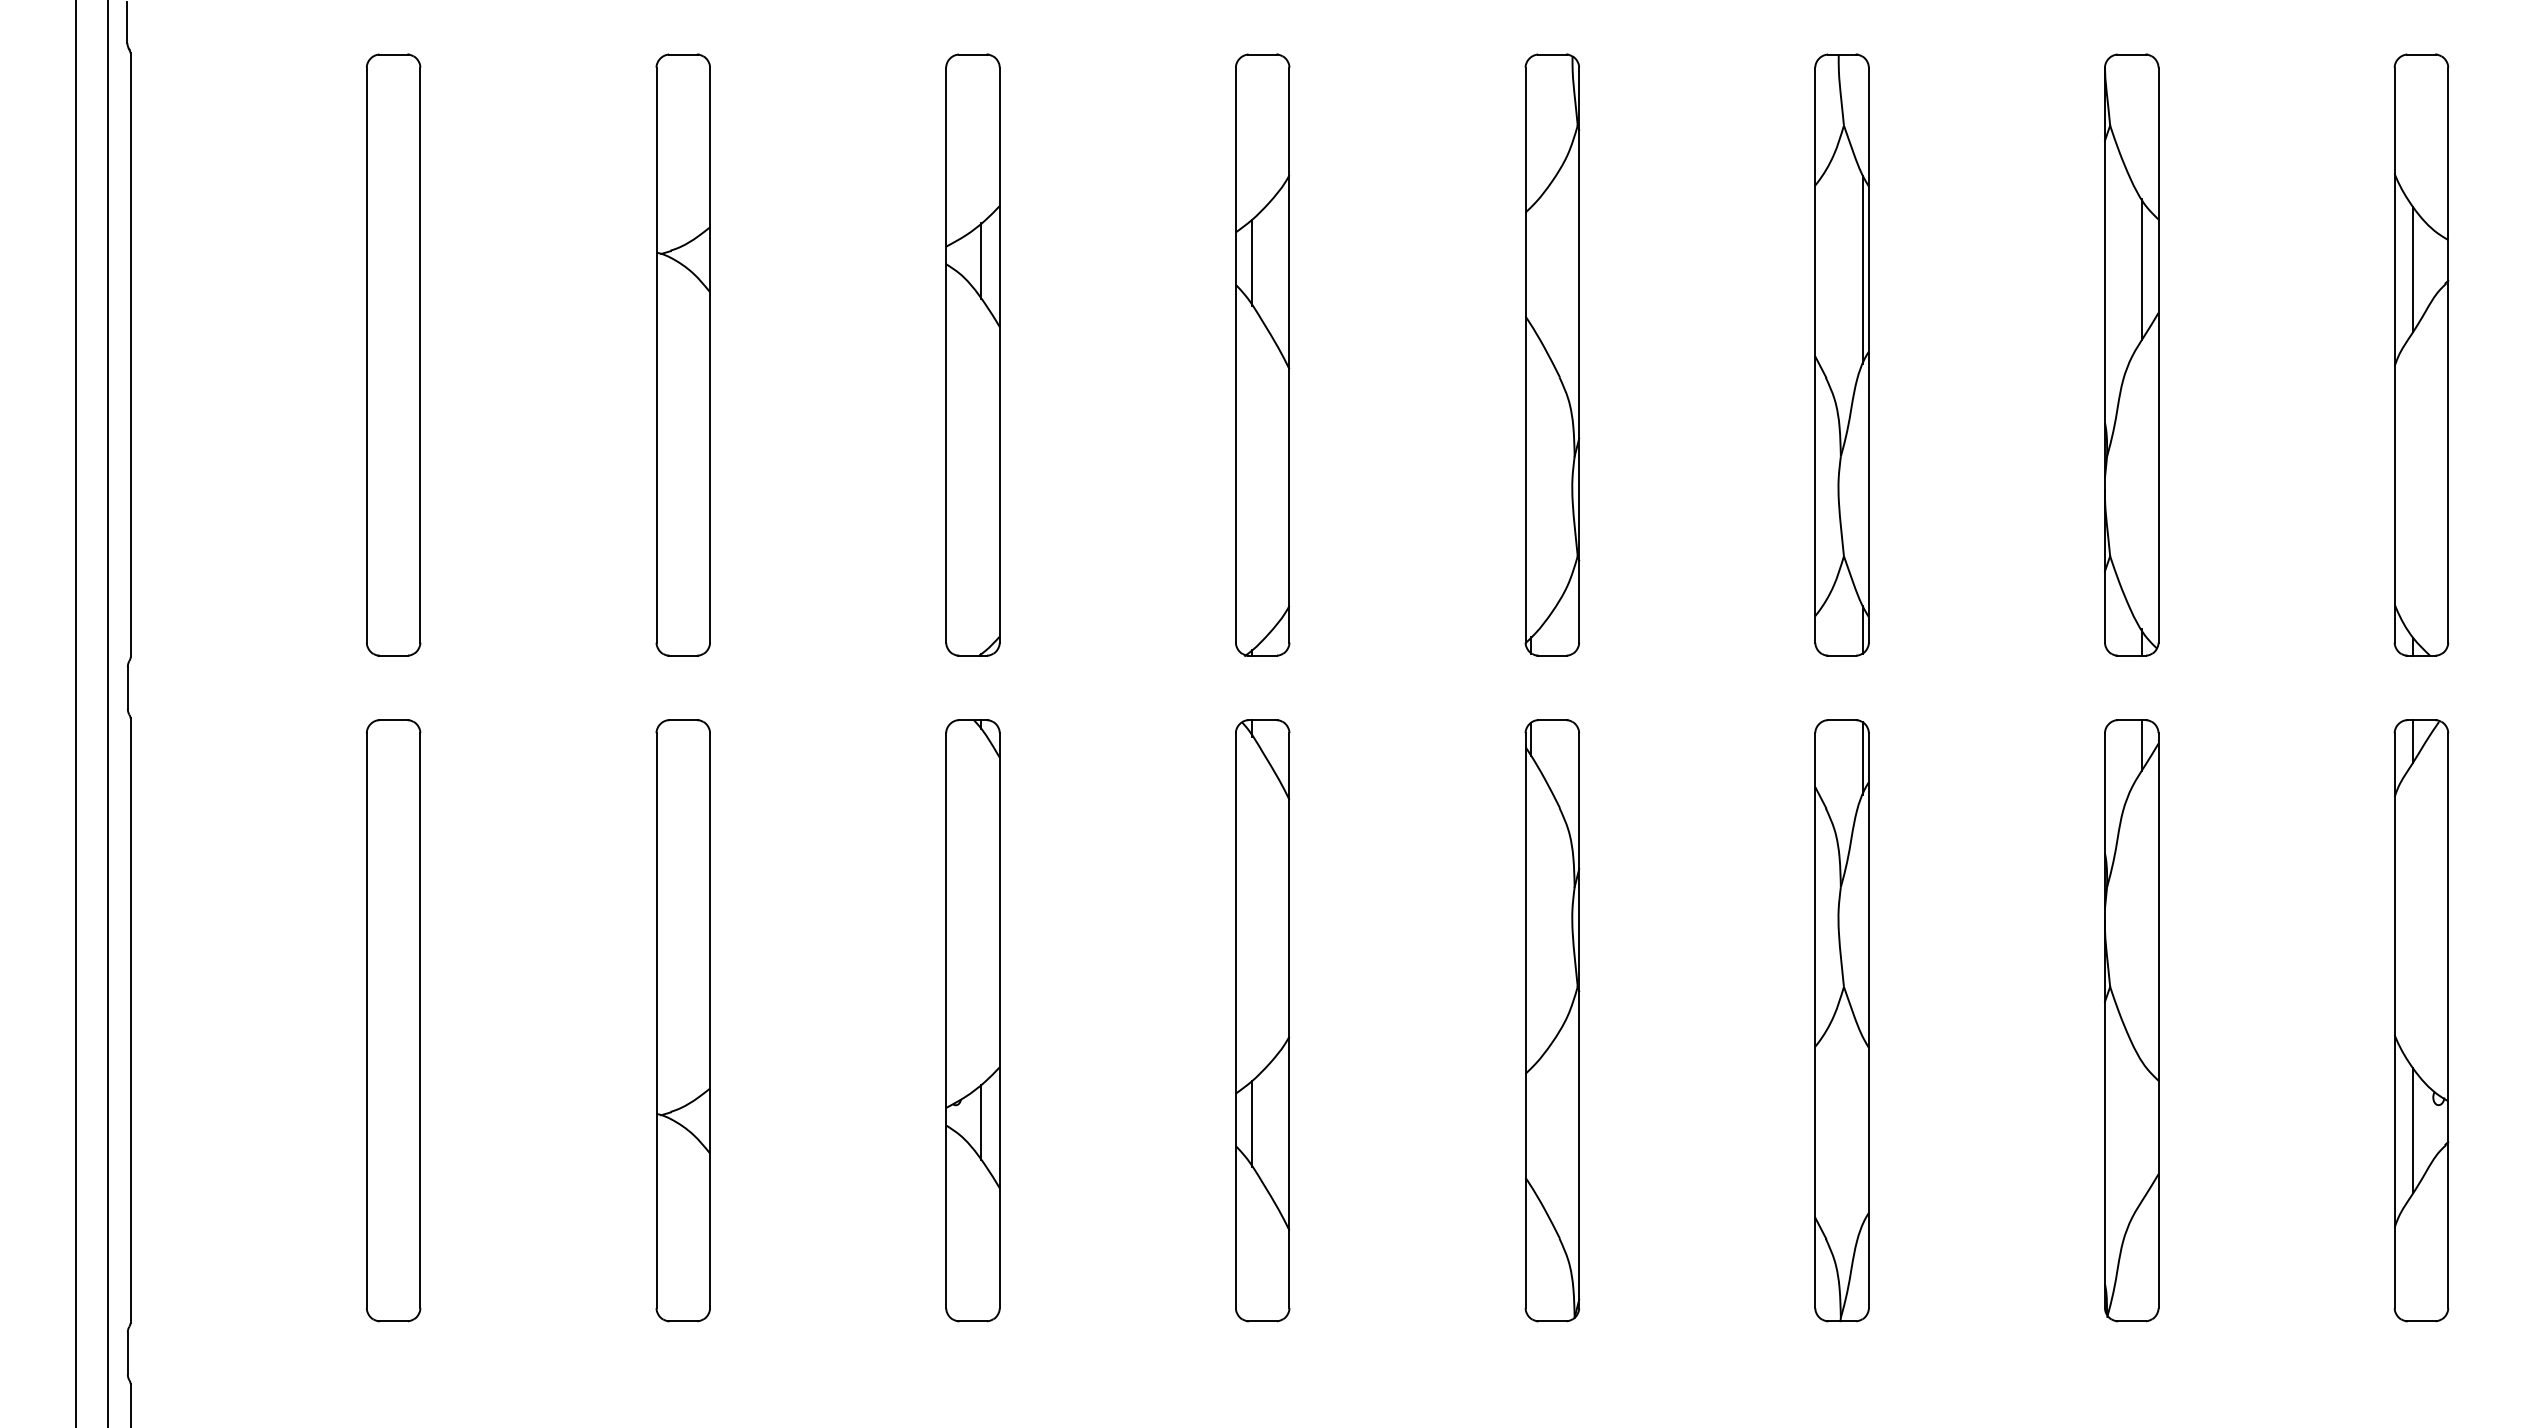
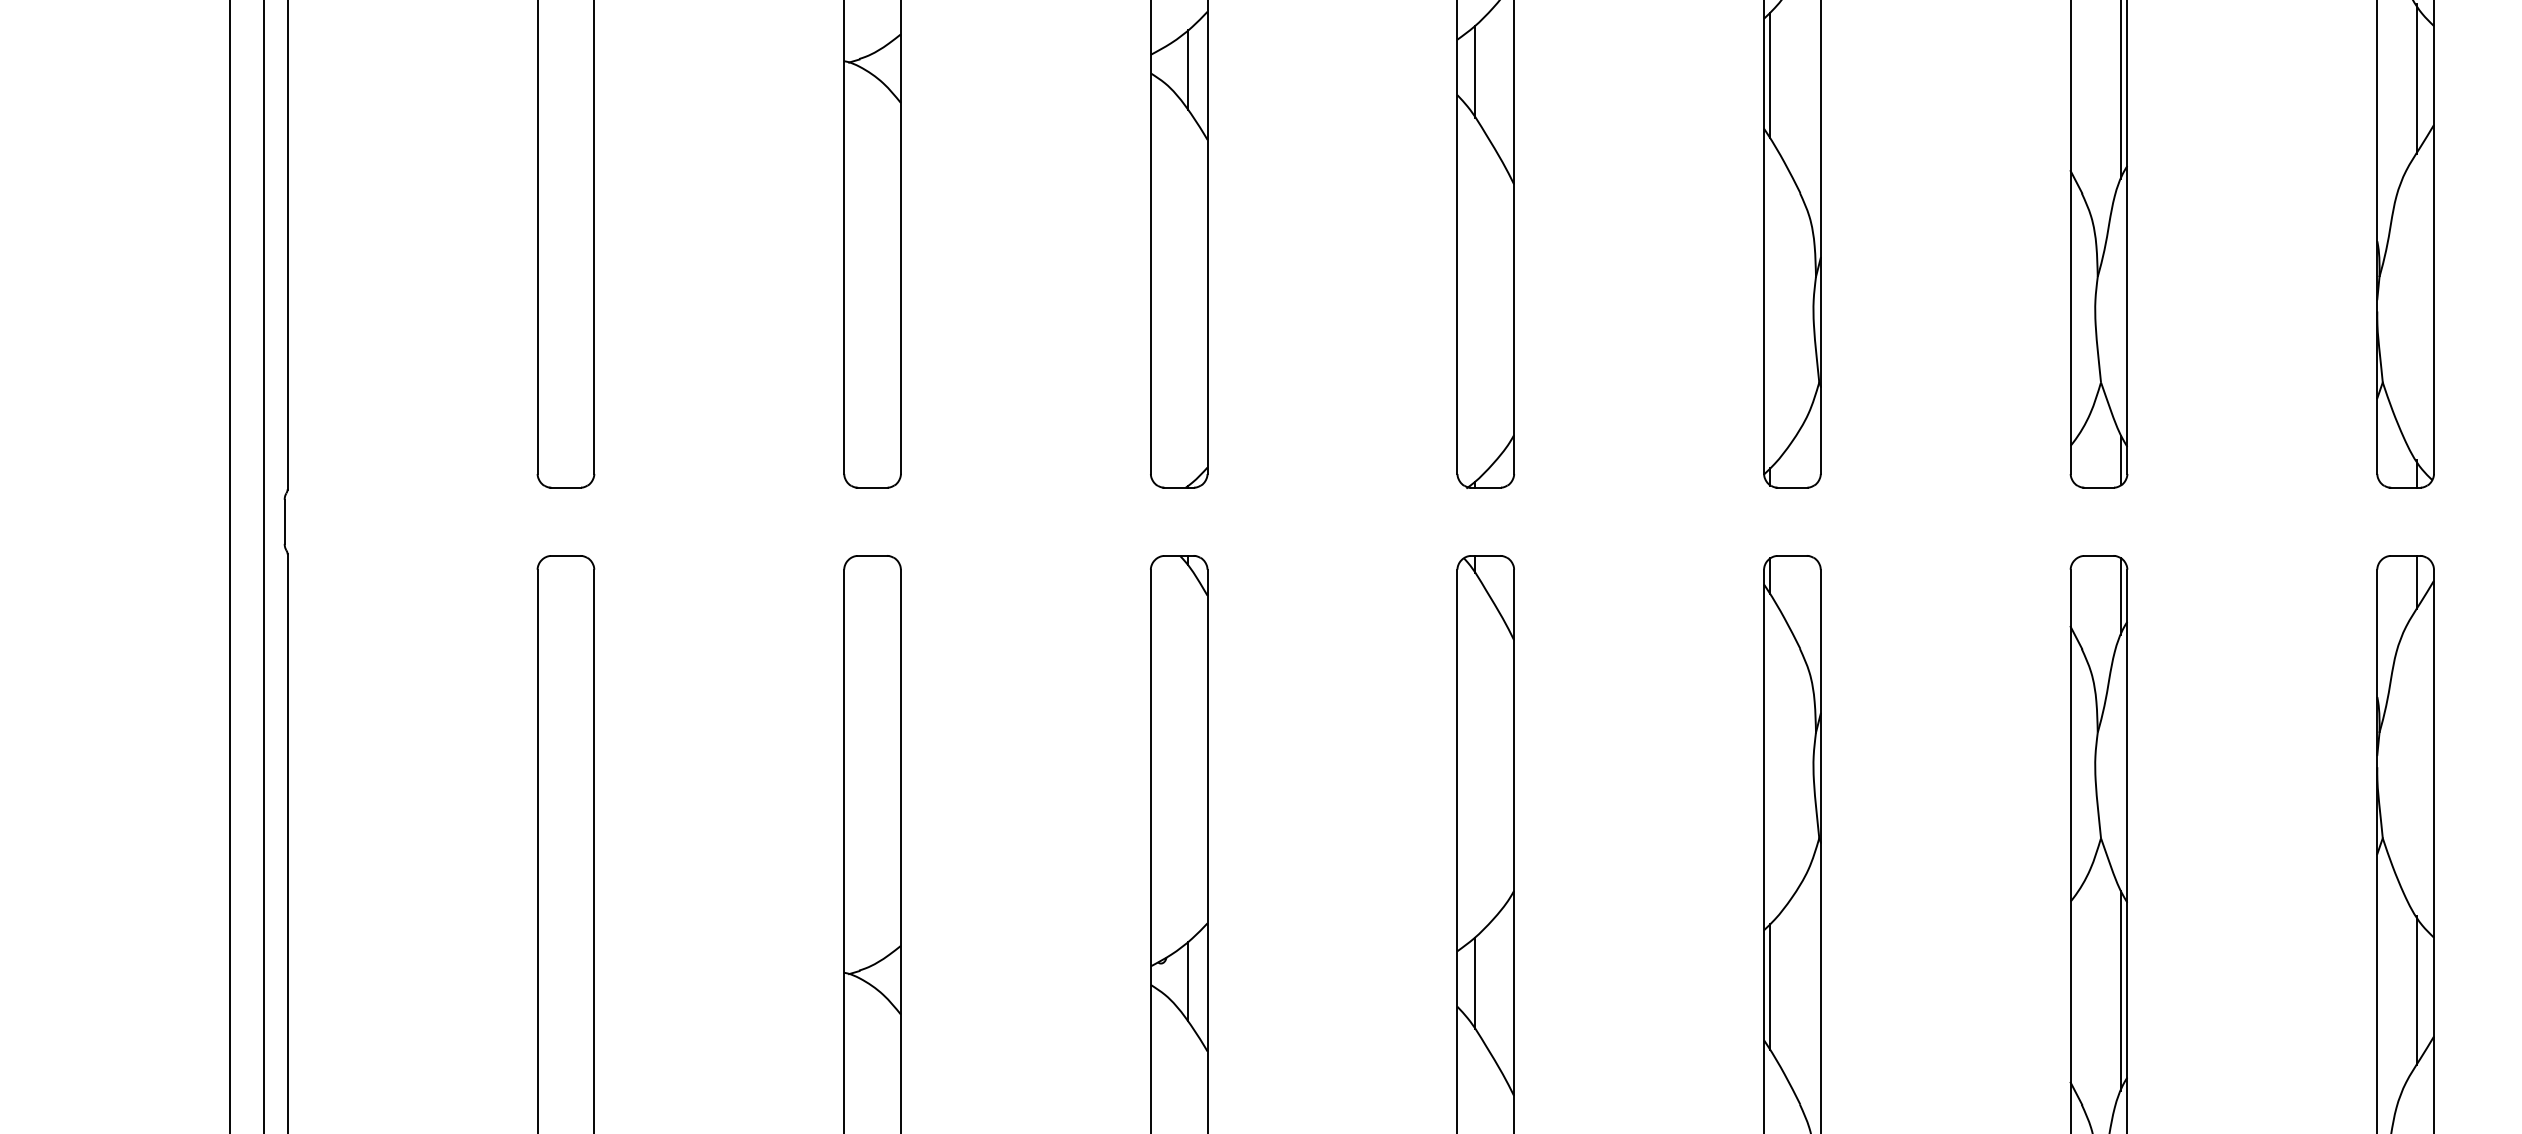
line: (1531, 265) -> (1770, 74), added
line: (1531, 1127) -> (1770, 987), added
line: (2142, 1130) -> (2417, 990), added
line: (1863, 1131) -> (2121, 991), added

